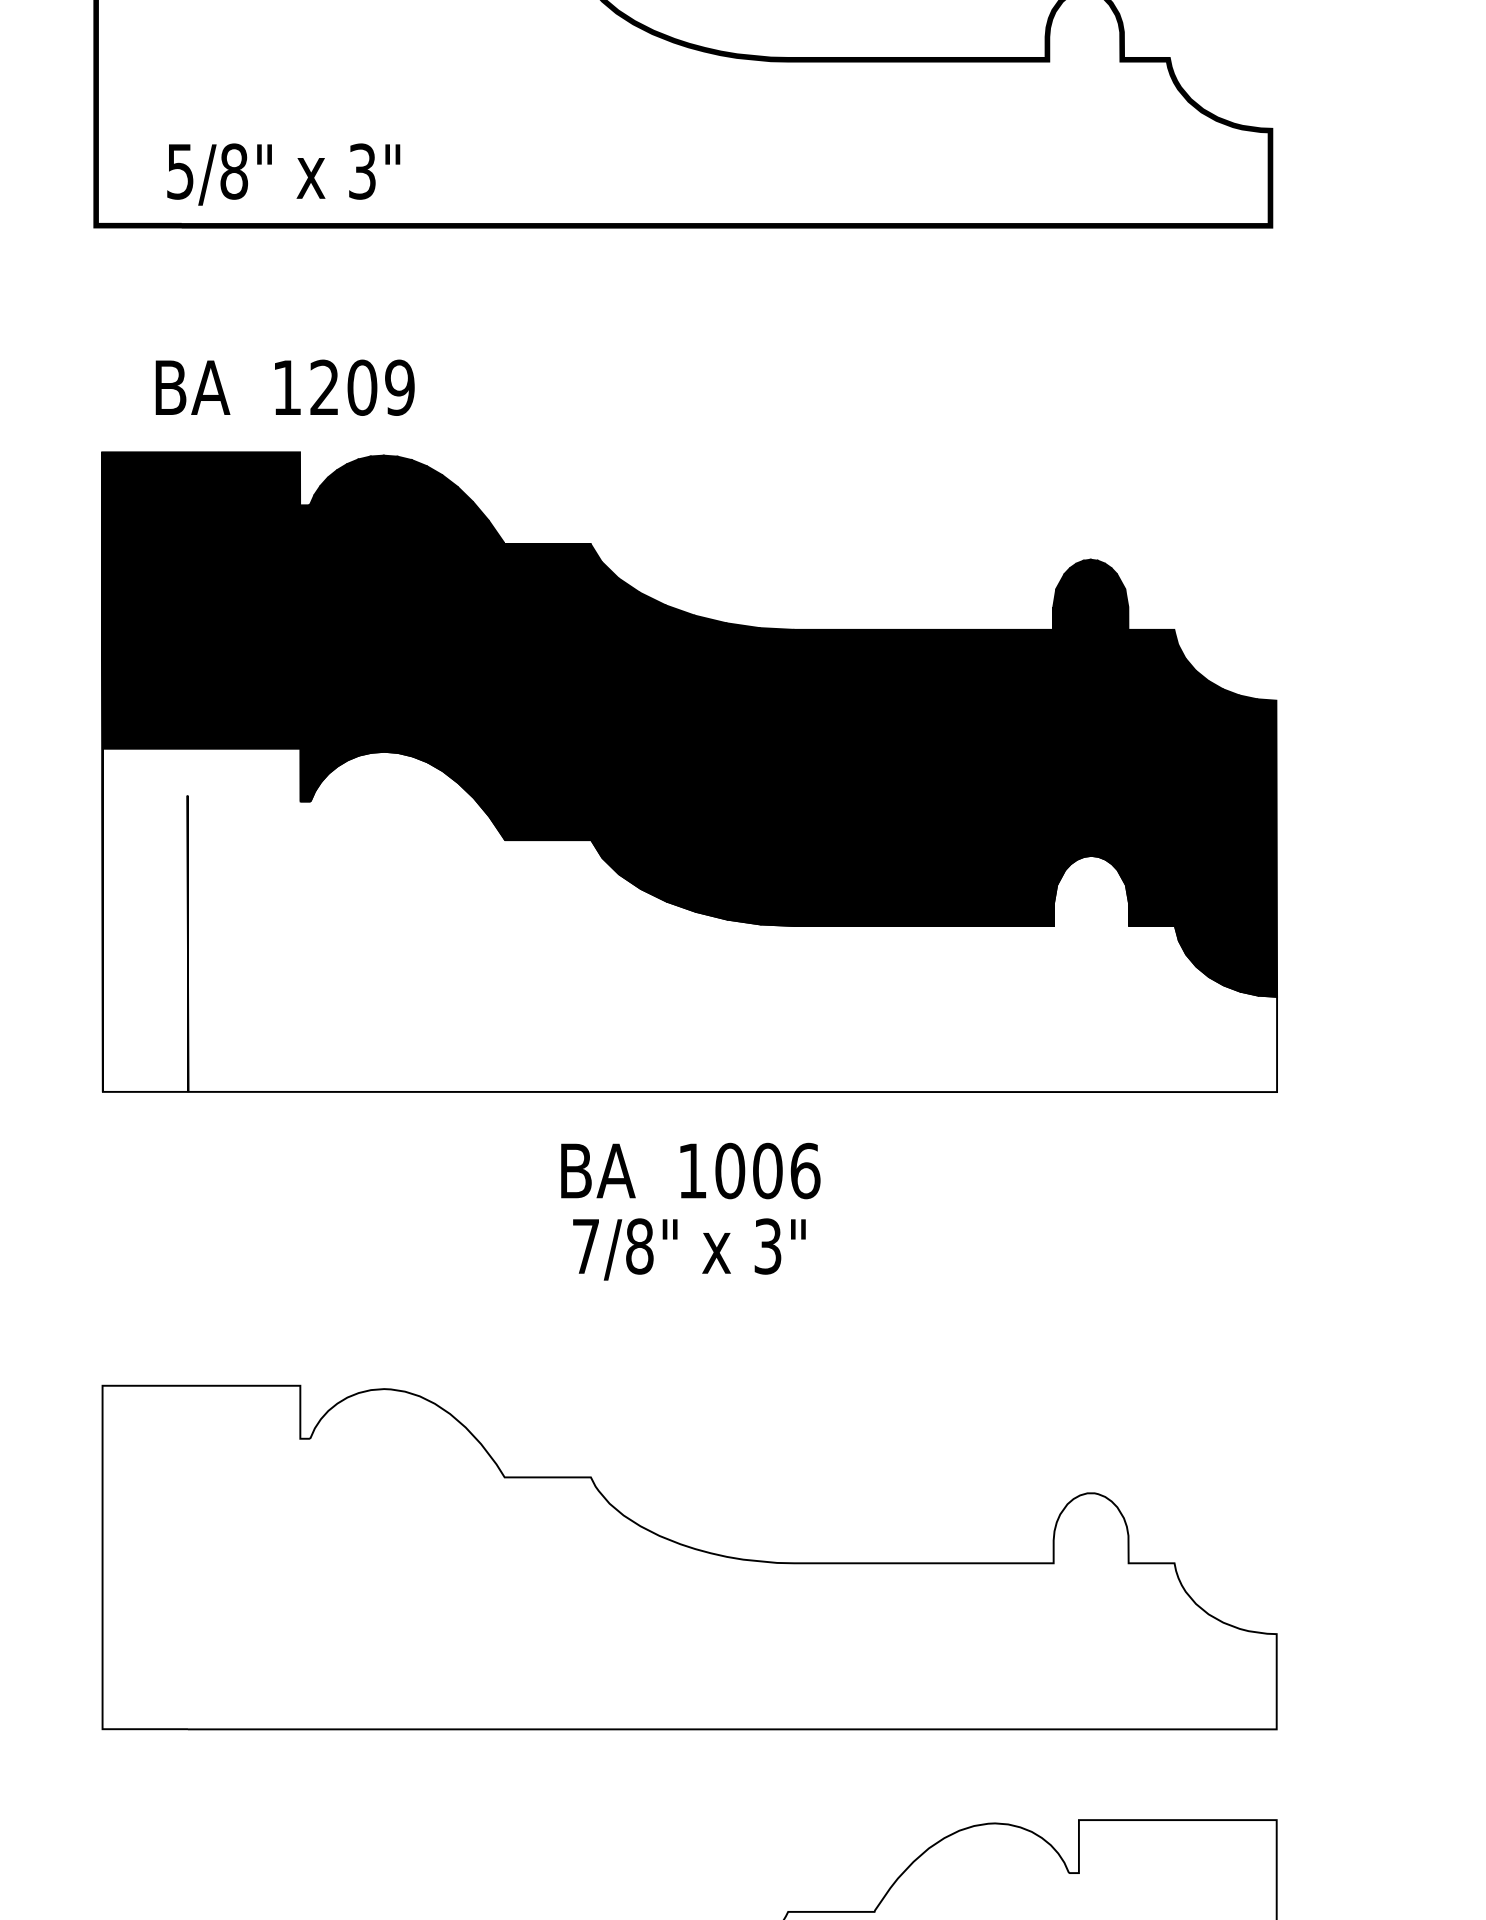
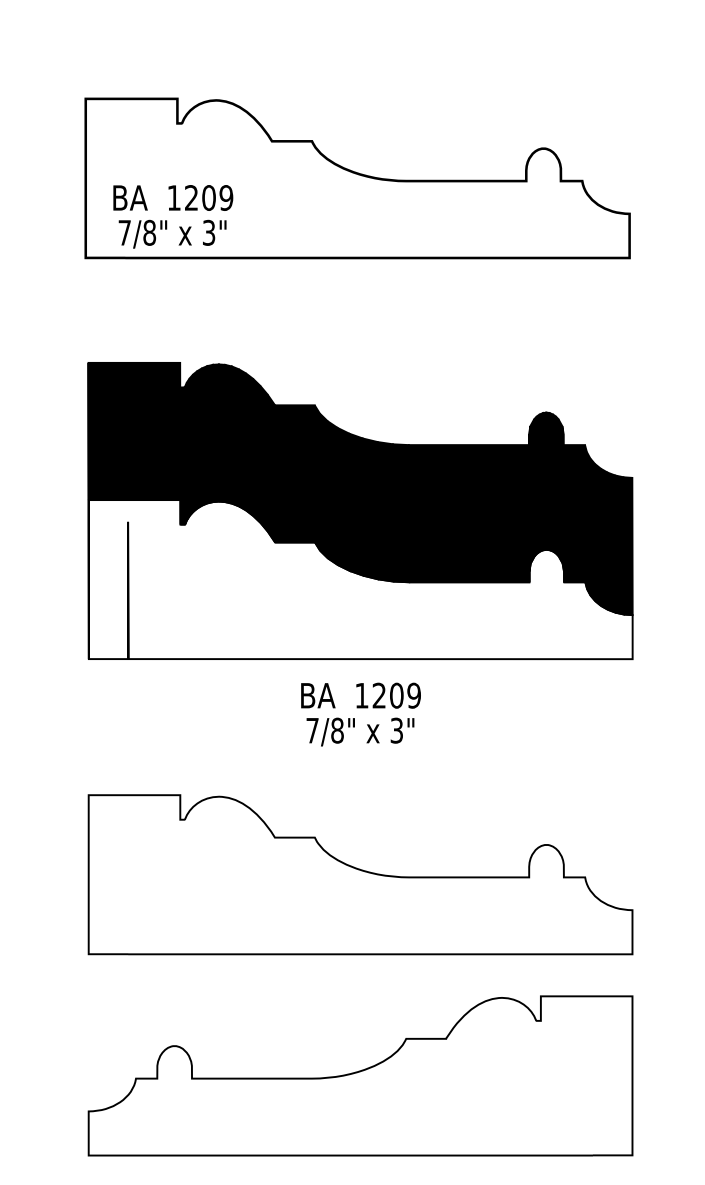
text: (179, 170) -> (124, 232), 5/8" -> 7/8"
text: (285, 386) -> (173, 197), moved
text: (767, 1170) -> (396, 695), 1006 -> 1209

